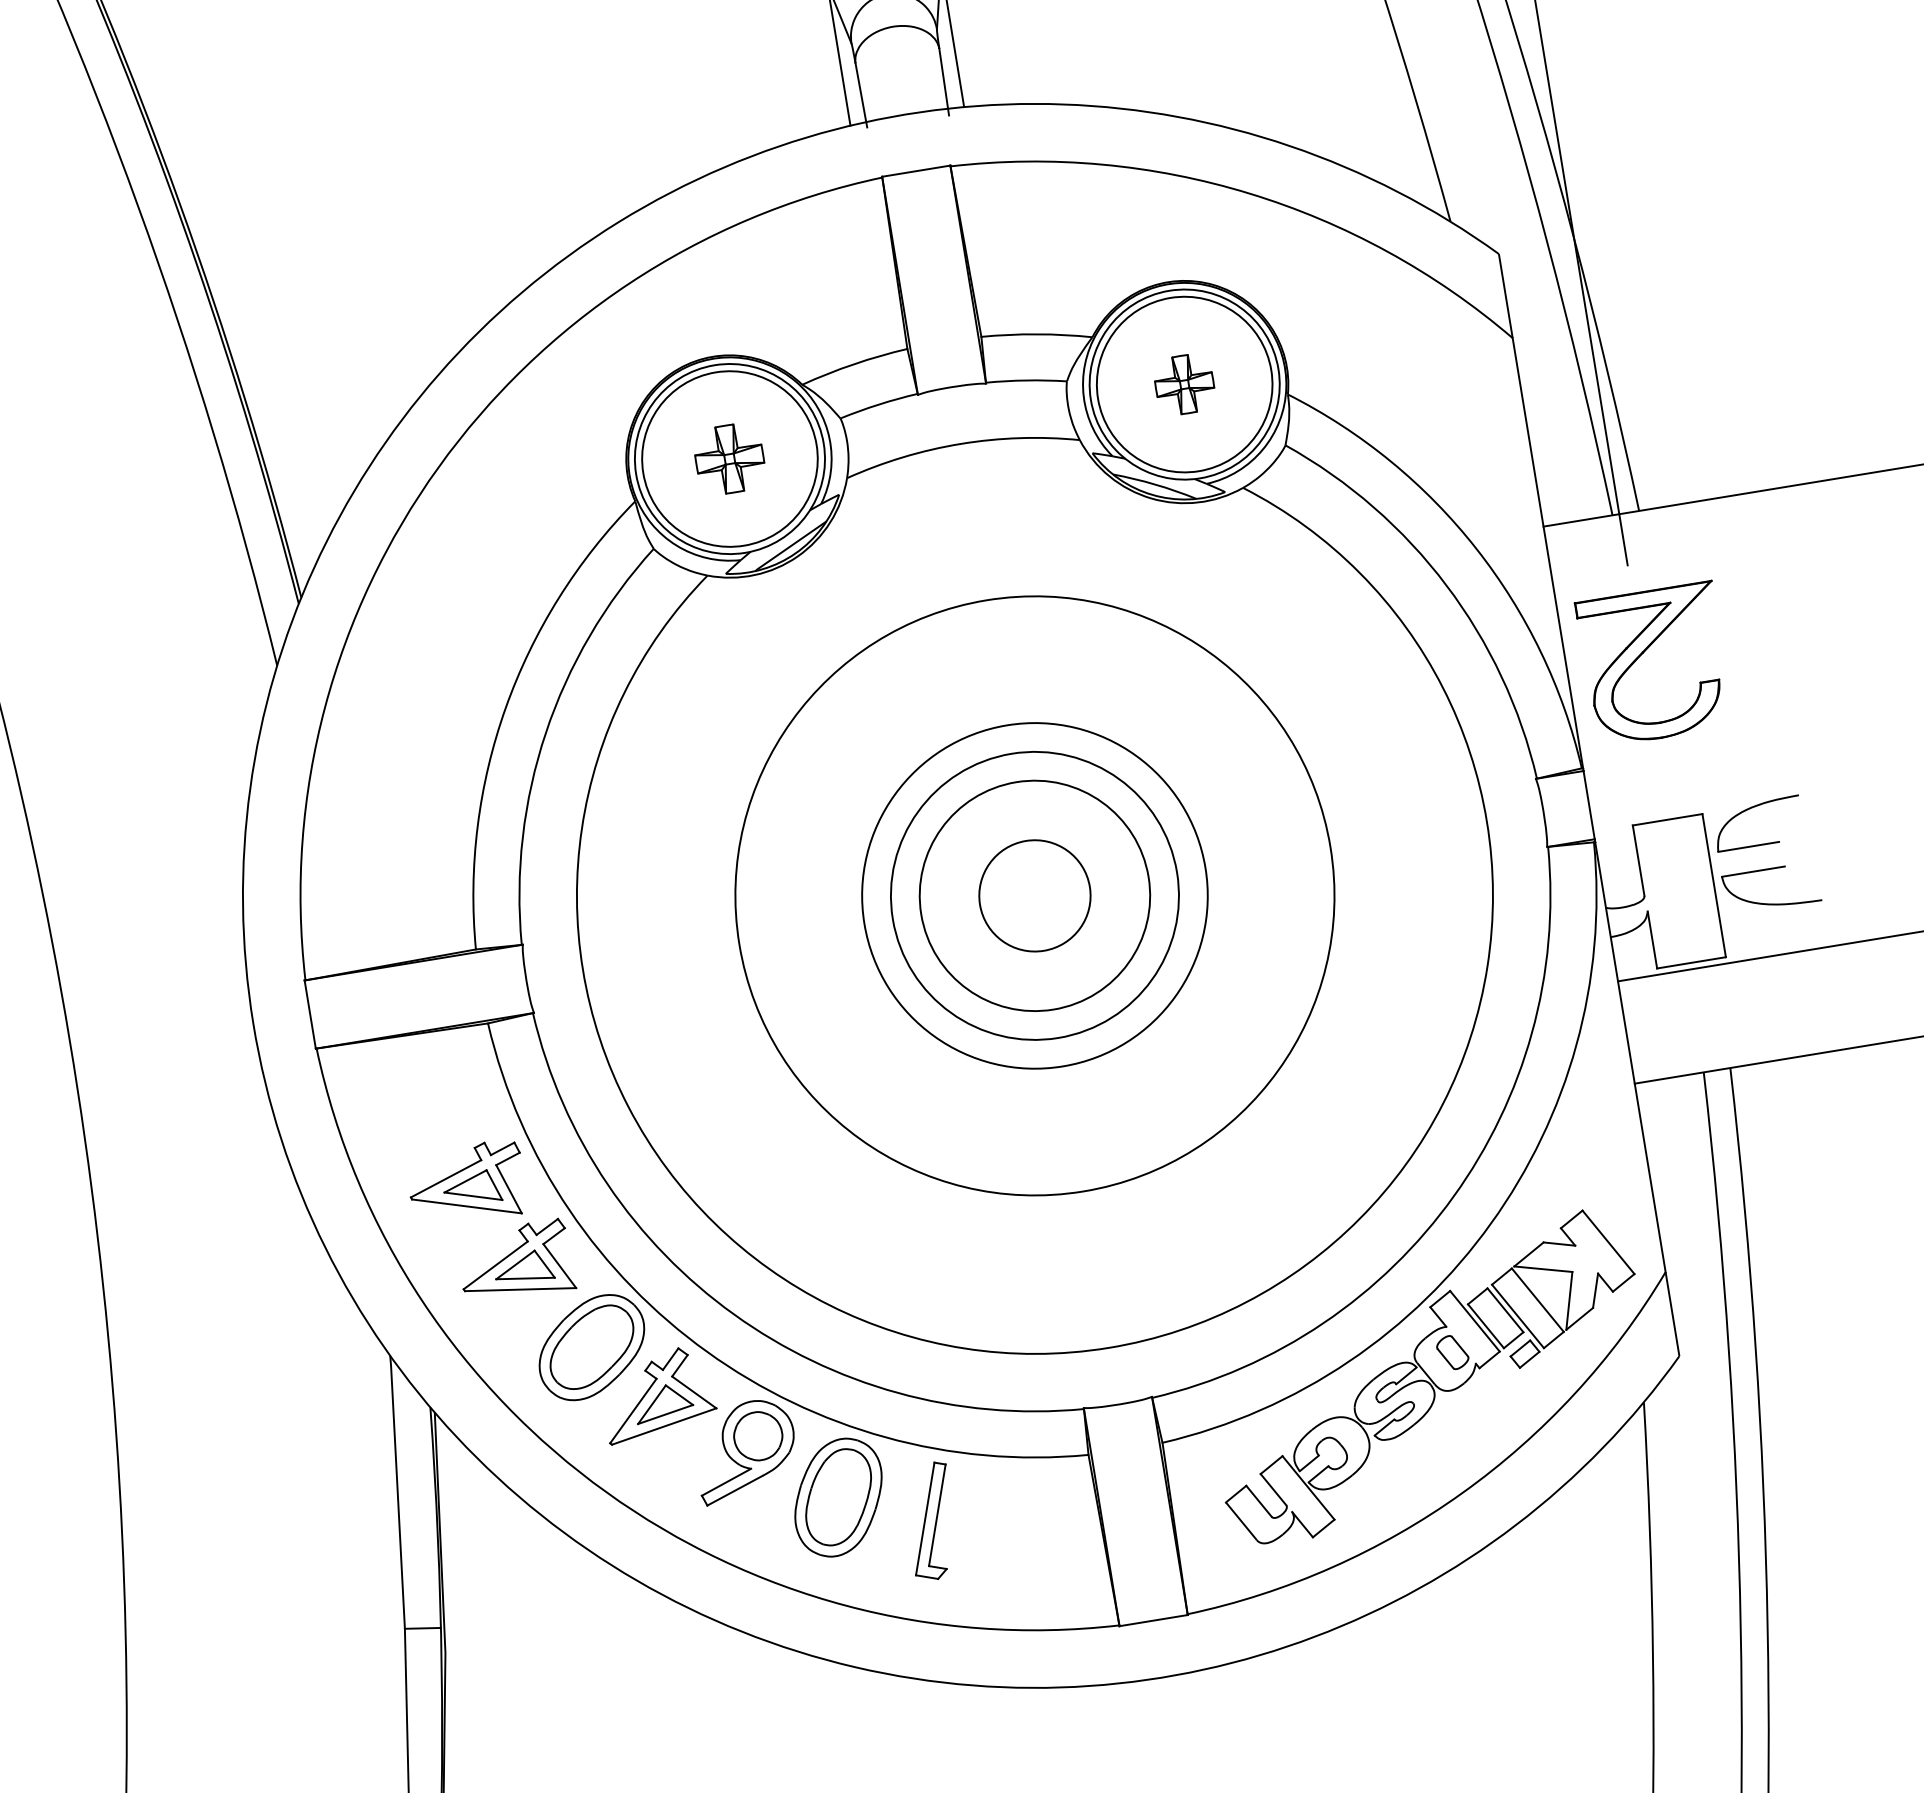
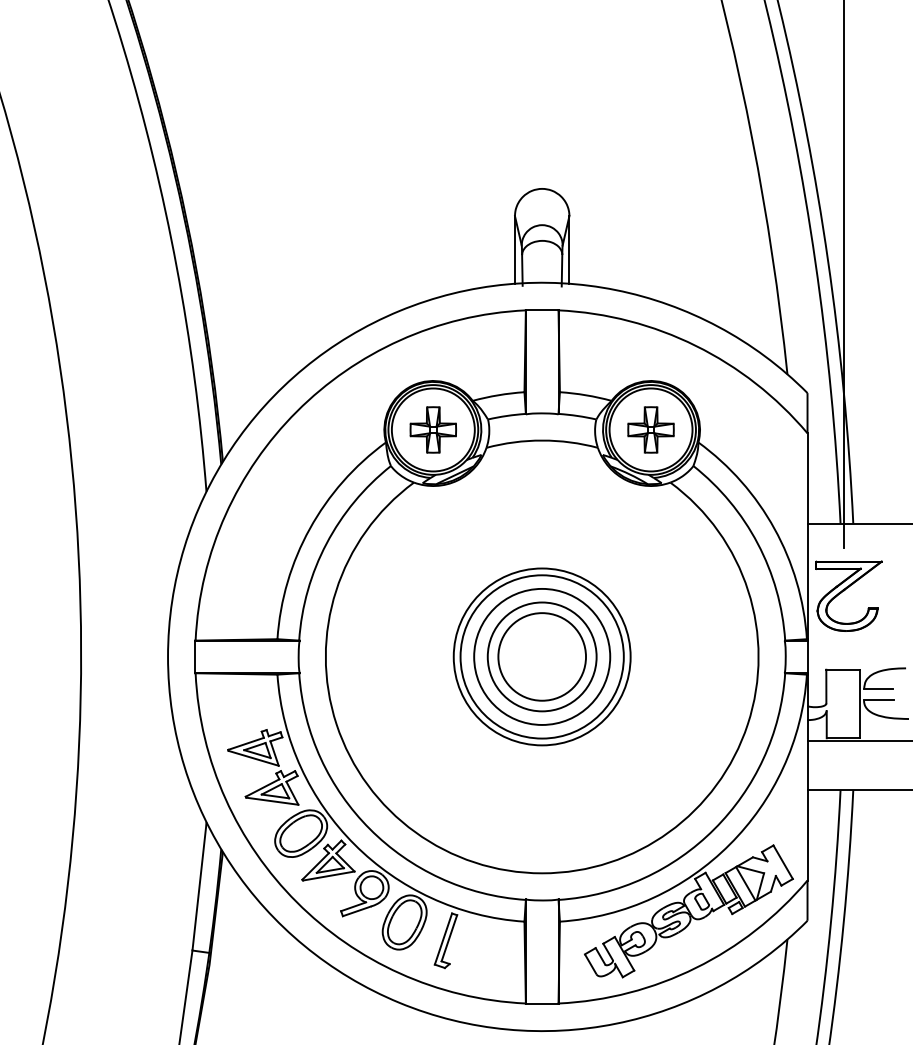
part: (1183, 383) -> (650, 429), size x1.67
part: (728, 458) -> (432, 429), size x1.43
circle: (1035, 894) -> (542, 656), size x1.67
circle: (1033, 895) -> (541, 656), size x0.62

